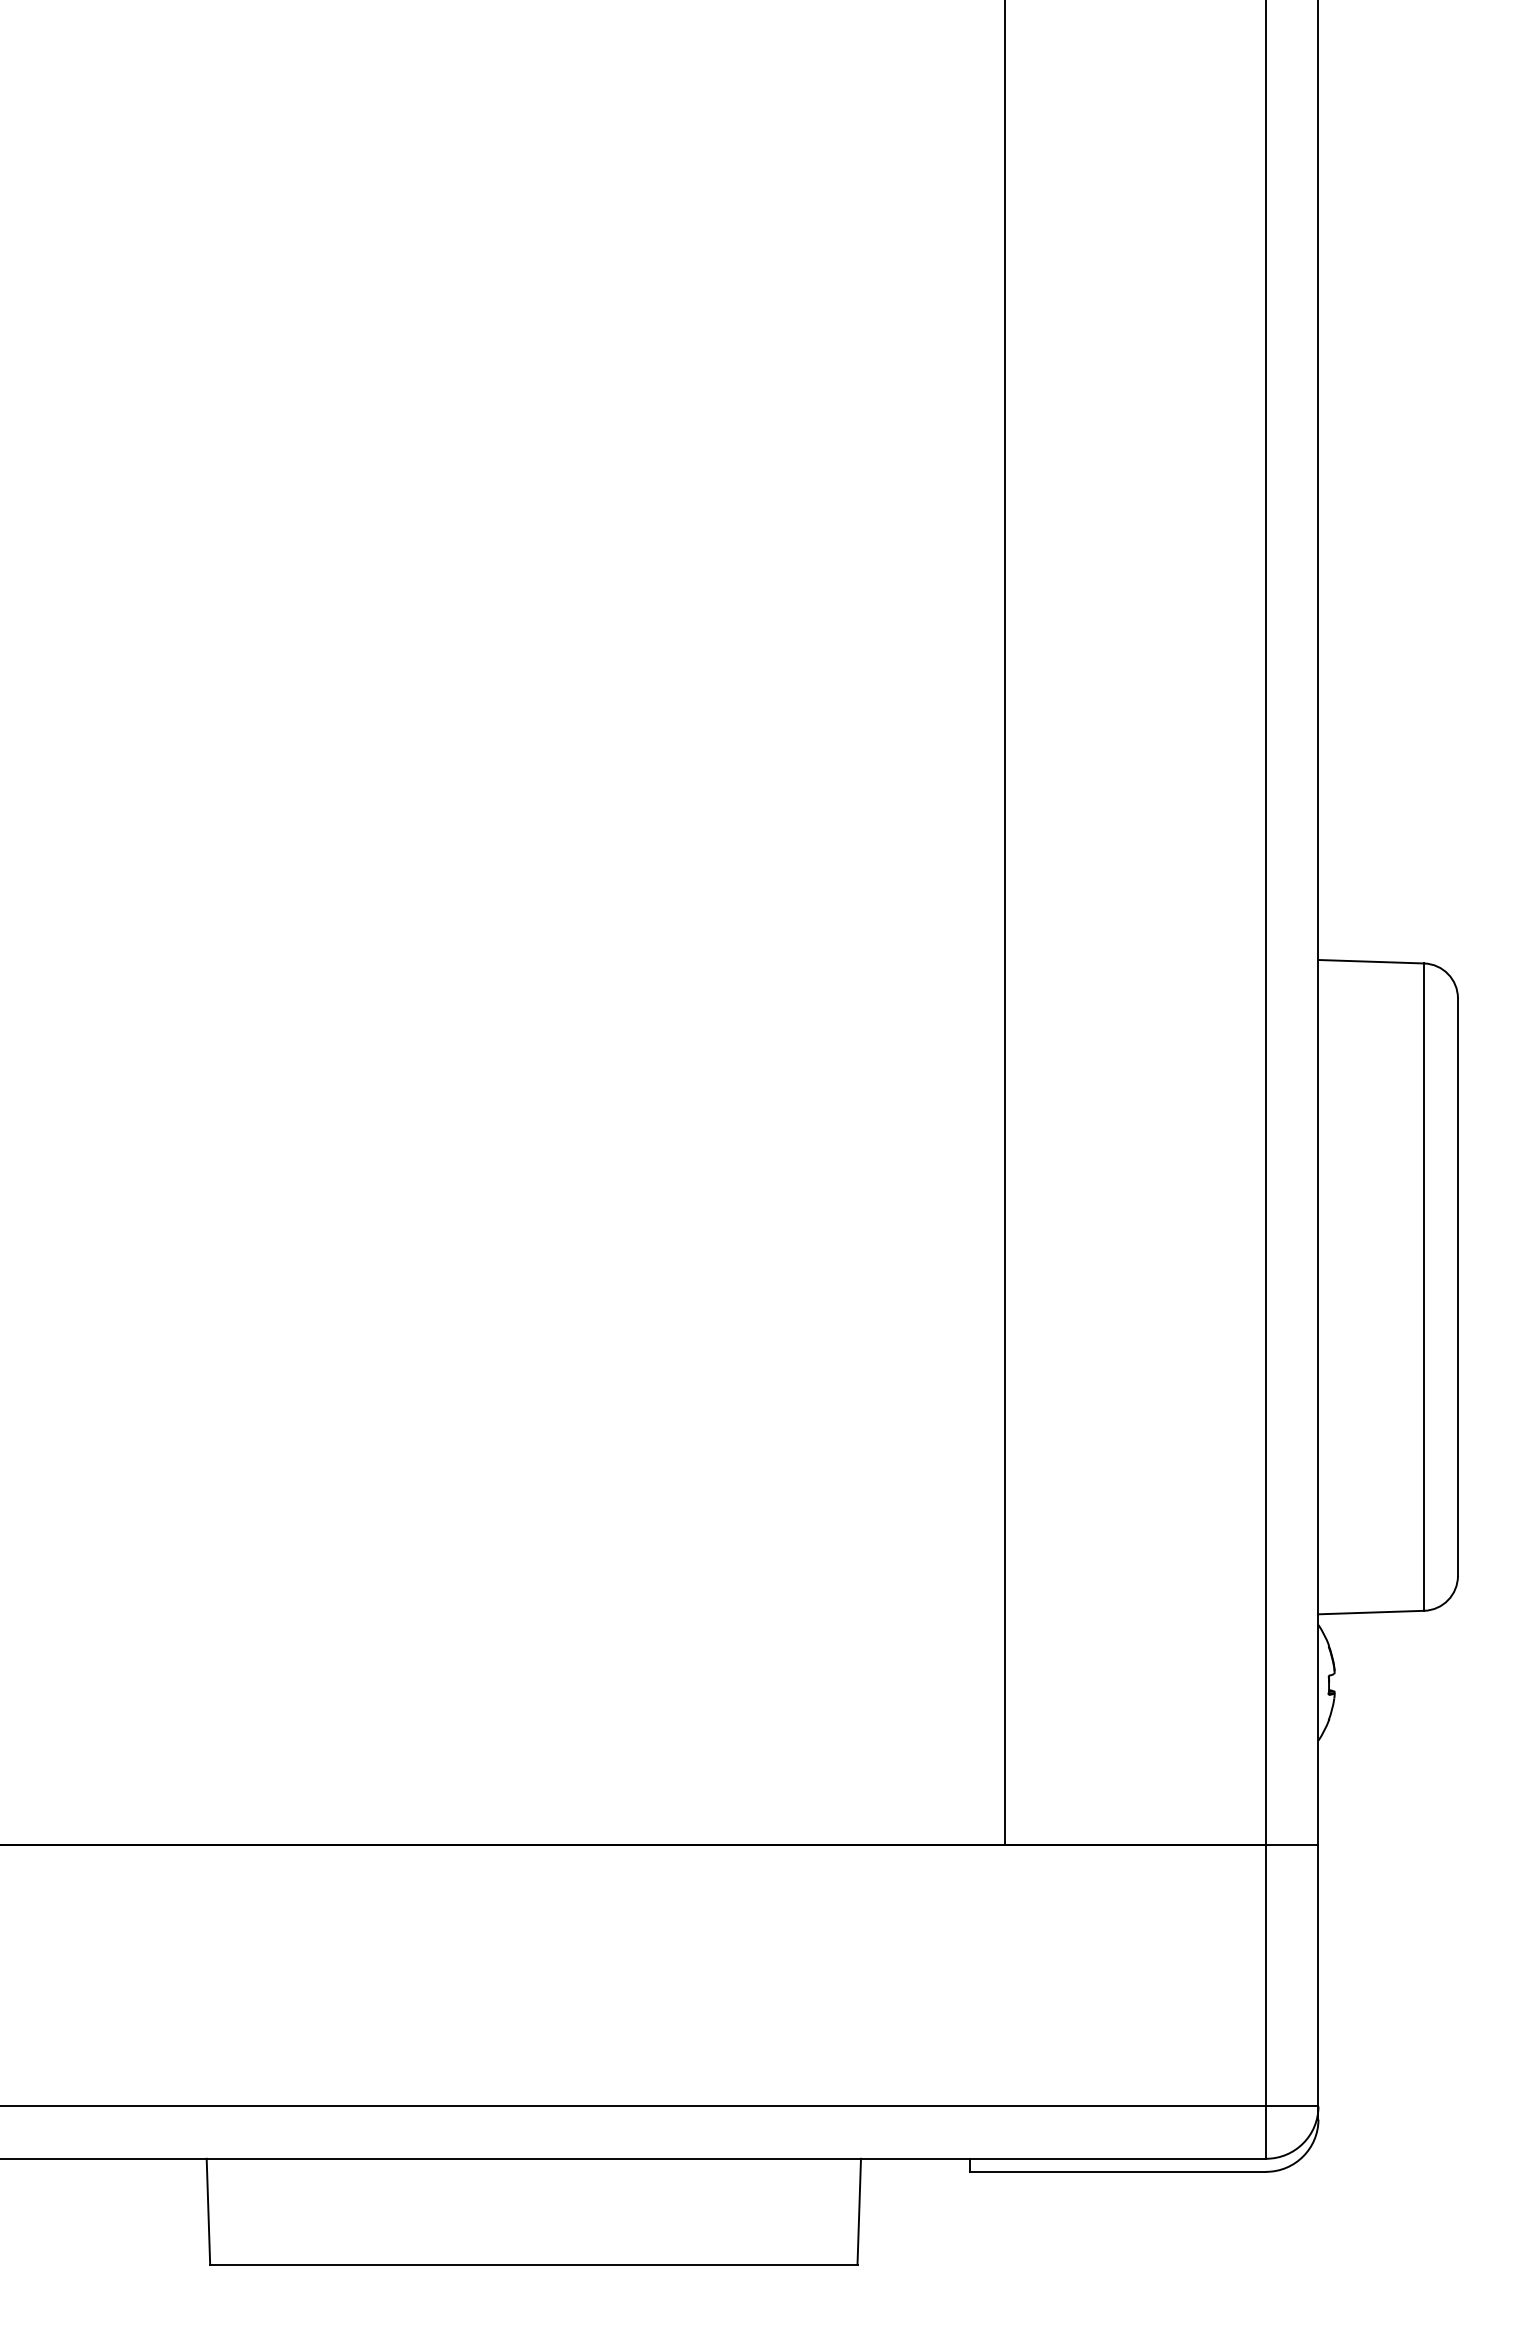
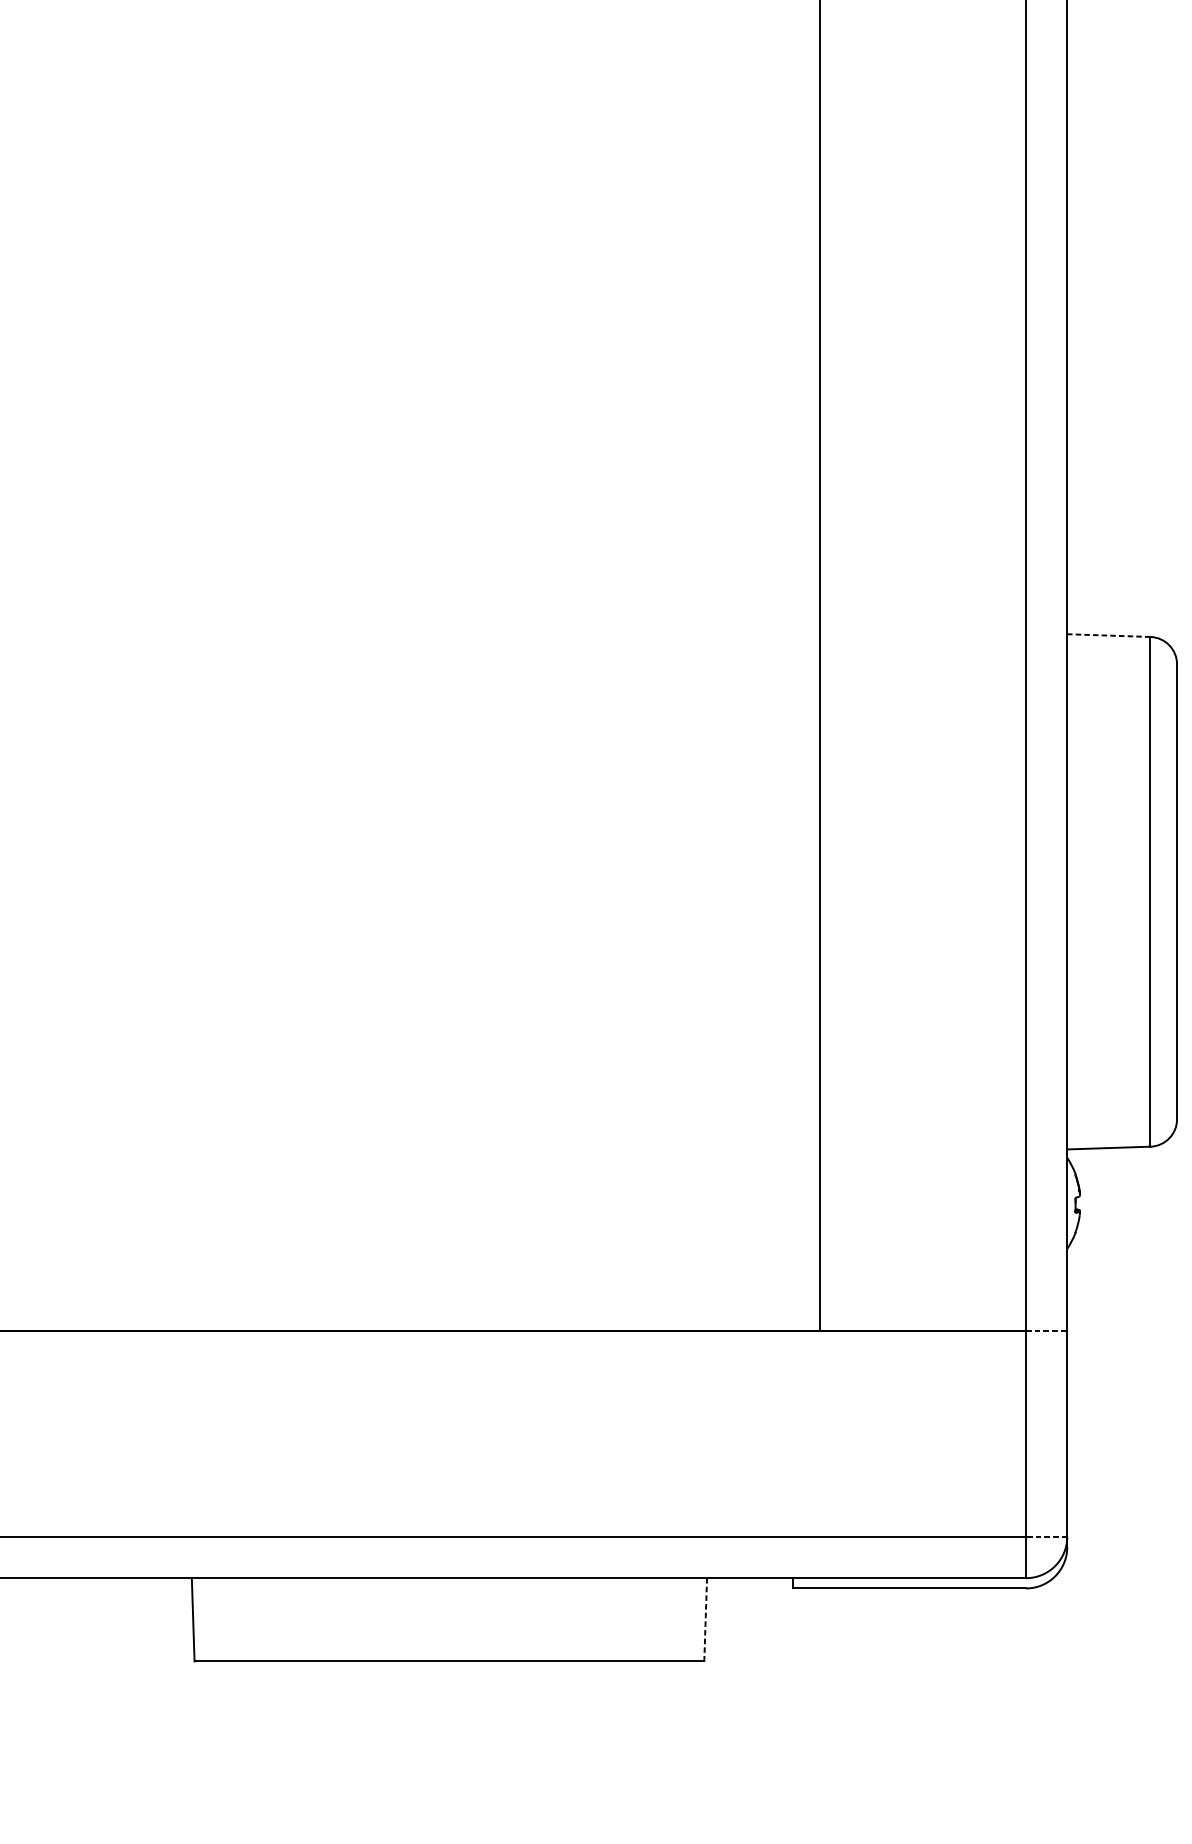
line: (1371, 961) -> (1109, 635), solid -> dashed
line: (1292, 1844) -> (1046, 1330), solid -> dashed
line: (1291, 2106) -> (1046, 1536), solid -> dashed
line: (859, 2211) -> (705, 1619), solid -> dashed

